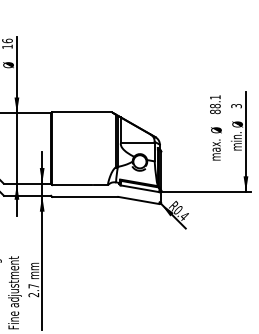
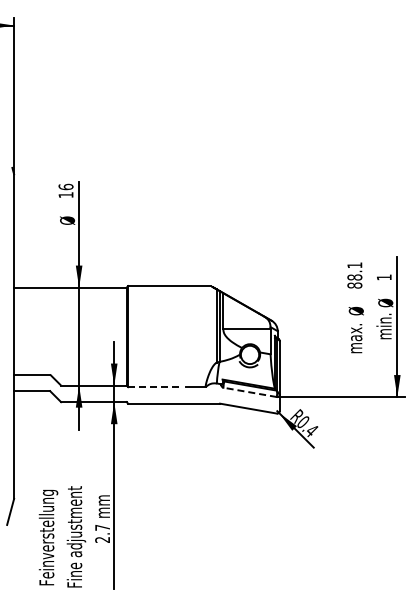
text: (236, 106) -> (383, 277), 3 -> 1
line: (72, 185) -> (156, 387), solid -> dashed
line: (139, 188) -> (249, 392), solid -> dashed

